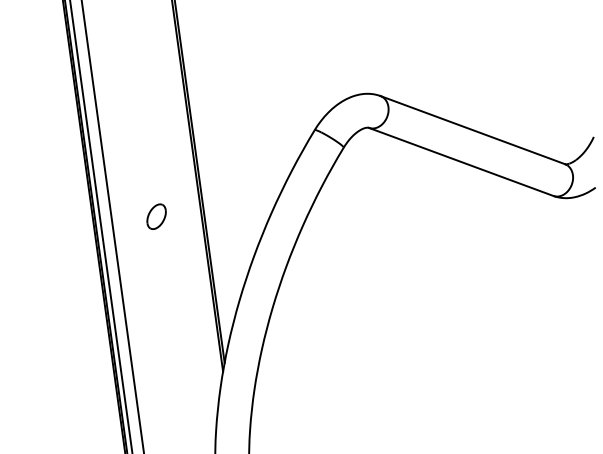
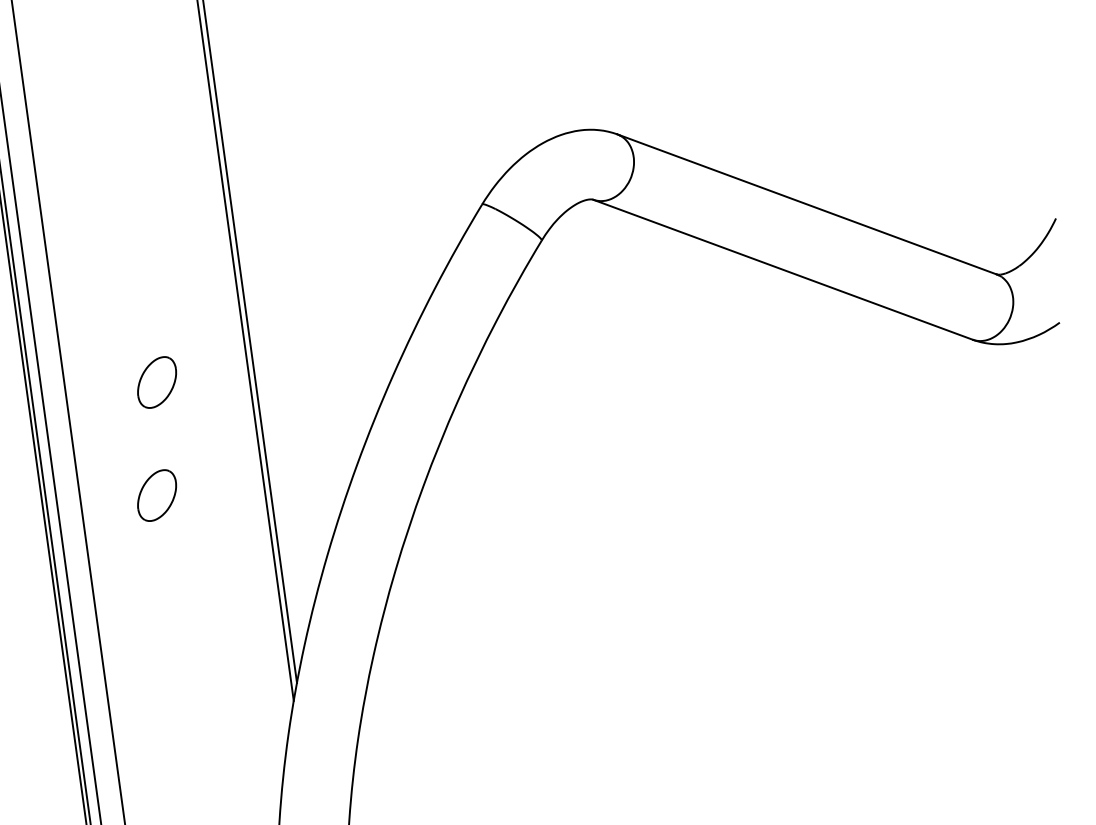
part: (156, 271) -> (156, 495), added

